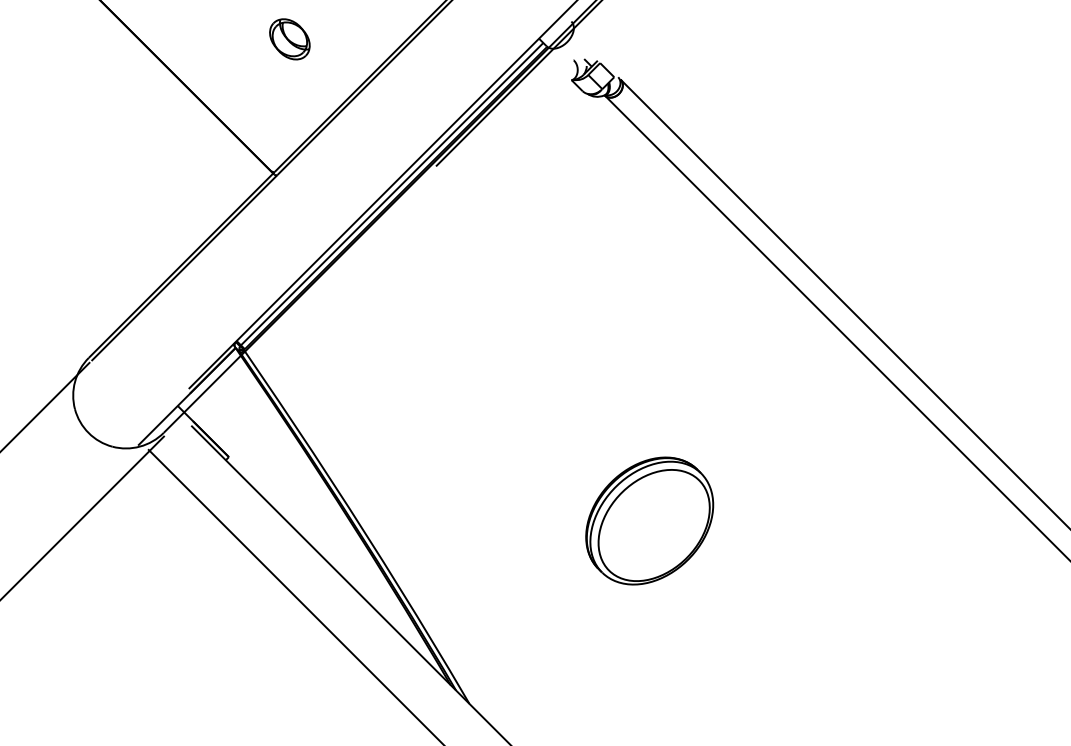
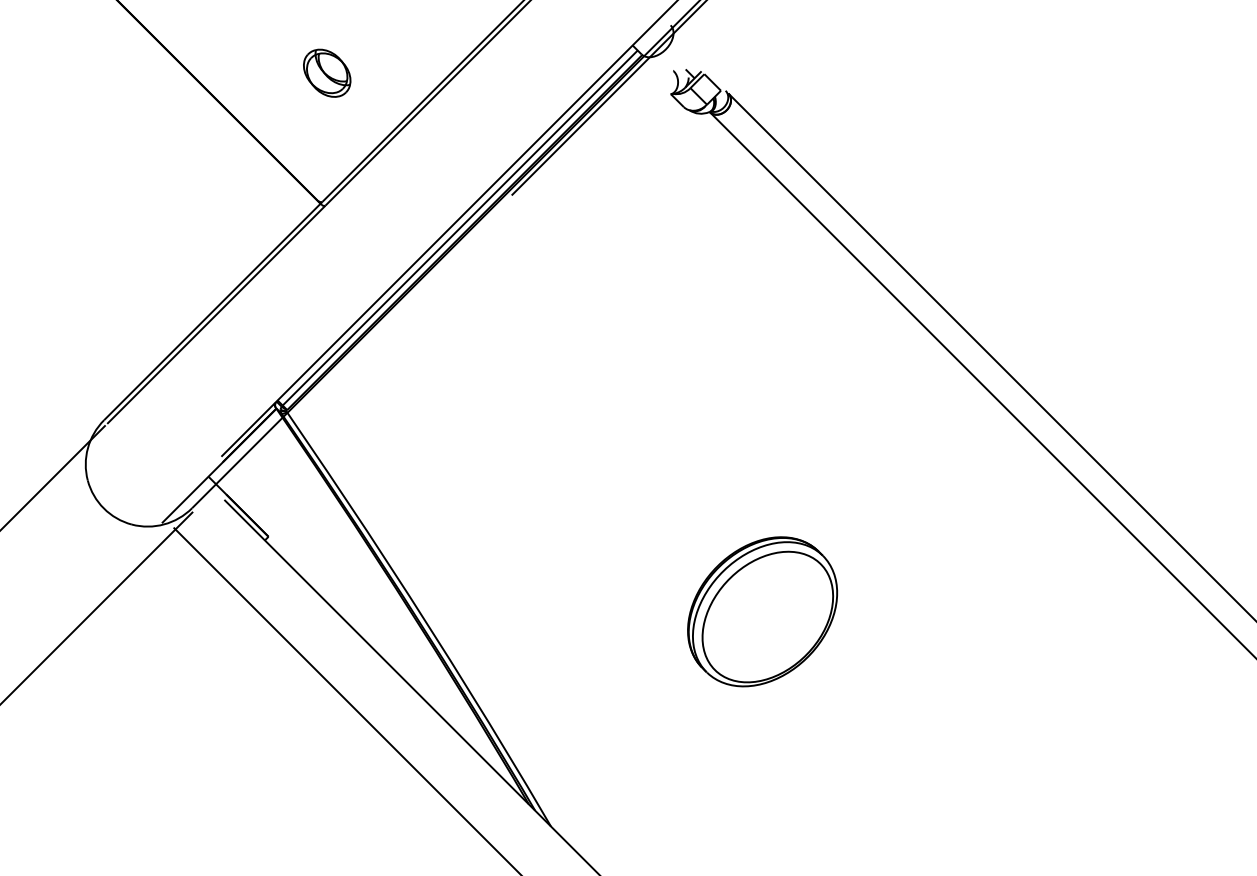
part: (289, 39) -> (326, 73), moved

